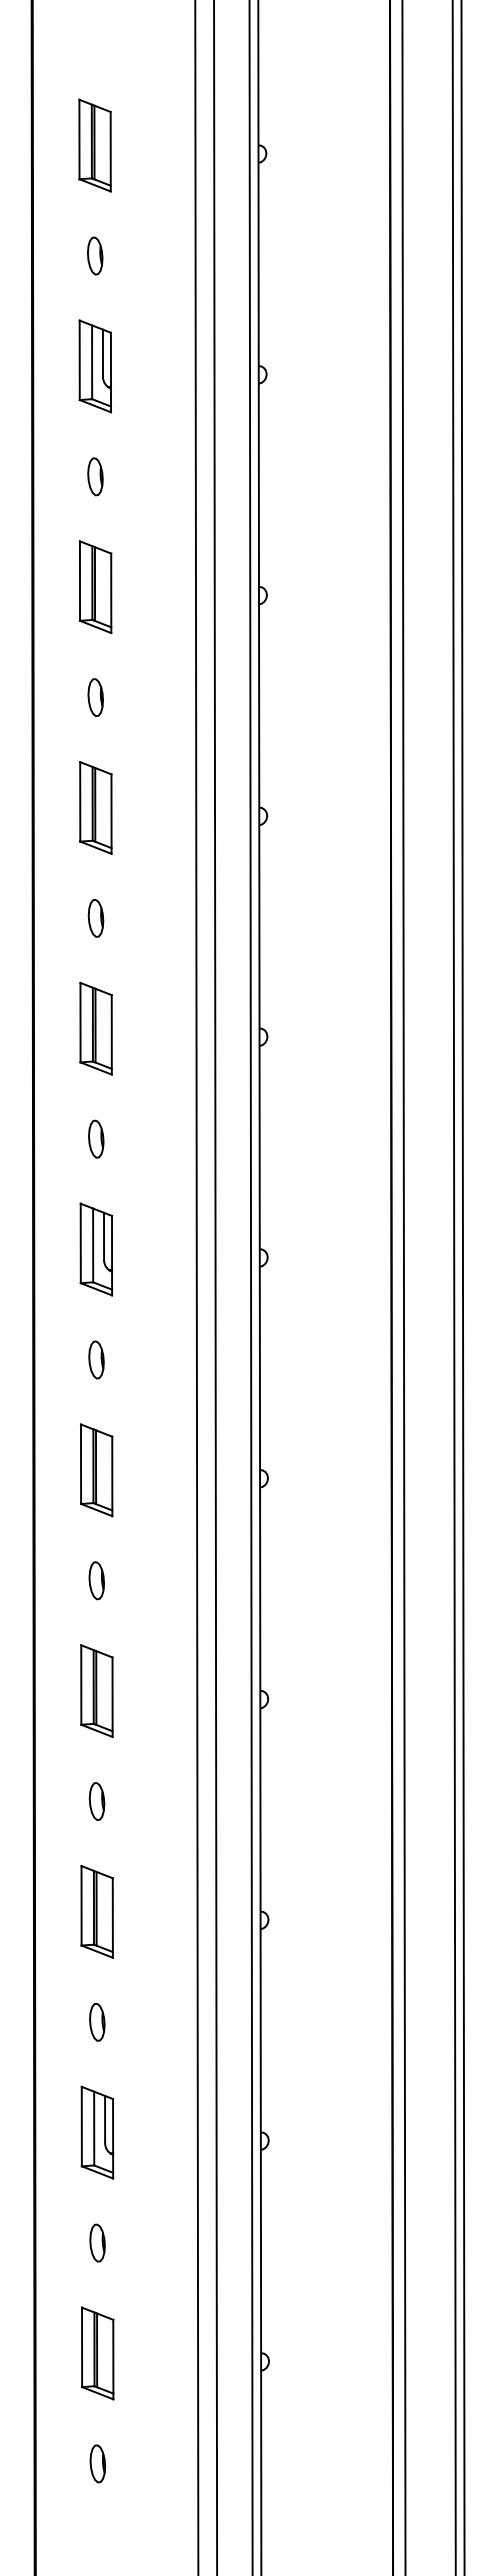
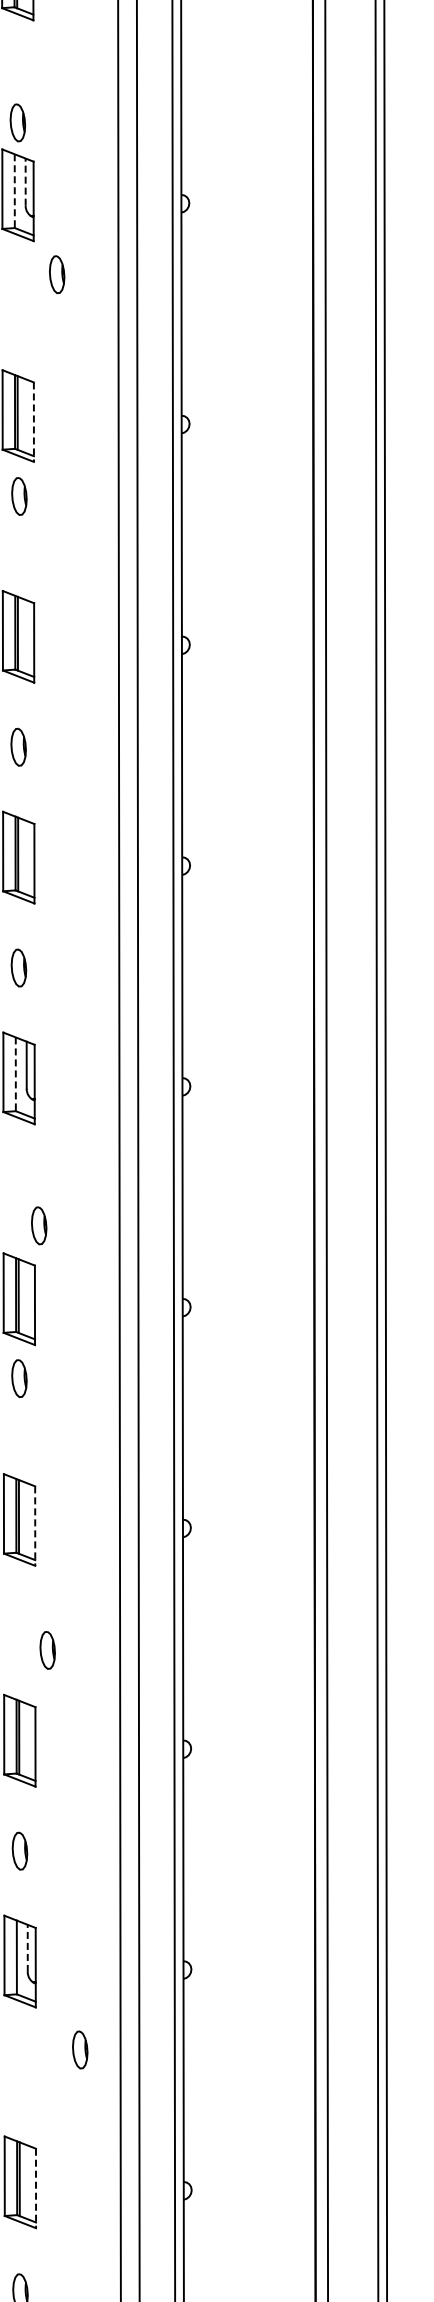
part: (95, 255) -> (18, 122), moved
line: (102, 353) -> (25, 182), solid -> dashed
line: (92, 362) -> (15, 191), solid -> dashed
part: (95, 476) -> (57, 274), moved
line: (111, 593) -> (34, 422), solid -> dashed
part: (95, 697) -> (19, 496), moved
line: (93, 1245) -> (16, 1074), solid -> dashed
part: (96, 1359) -> (39, 1225), moved
part: (96, 1580) -> (19, 1378), moved
line: (112, 1697) -> (35, 1526), solid -> dashed
part: (96, 1801) -> (47, 1650), moved
line: (105, 2119) -> (28, 1948), solid -> dashed
part: (97, 2242) -> (80, 2049), moved
line: (113, 2359) -> (36, 2188), solid -> dashed

